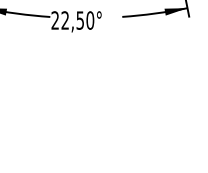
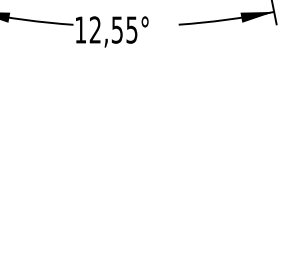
text: (72, 20) -> (105, 29), 22,50° -> 12,55°

